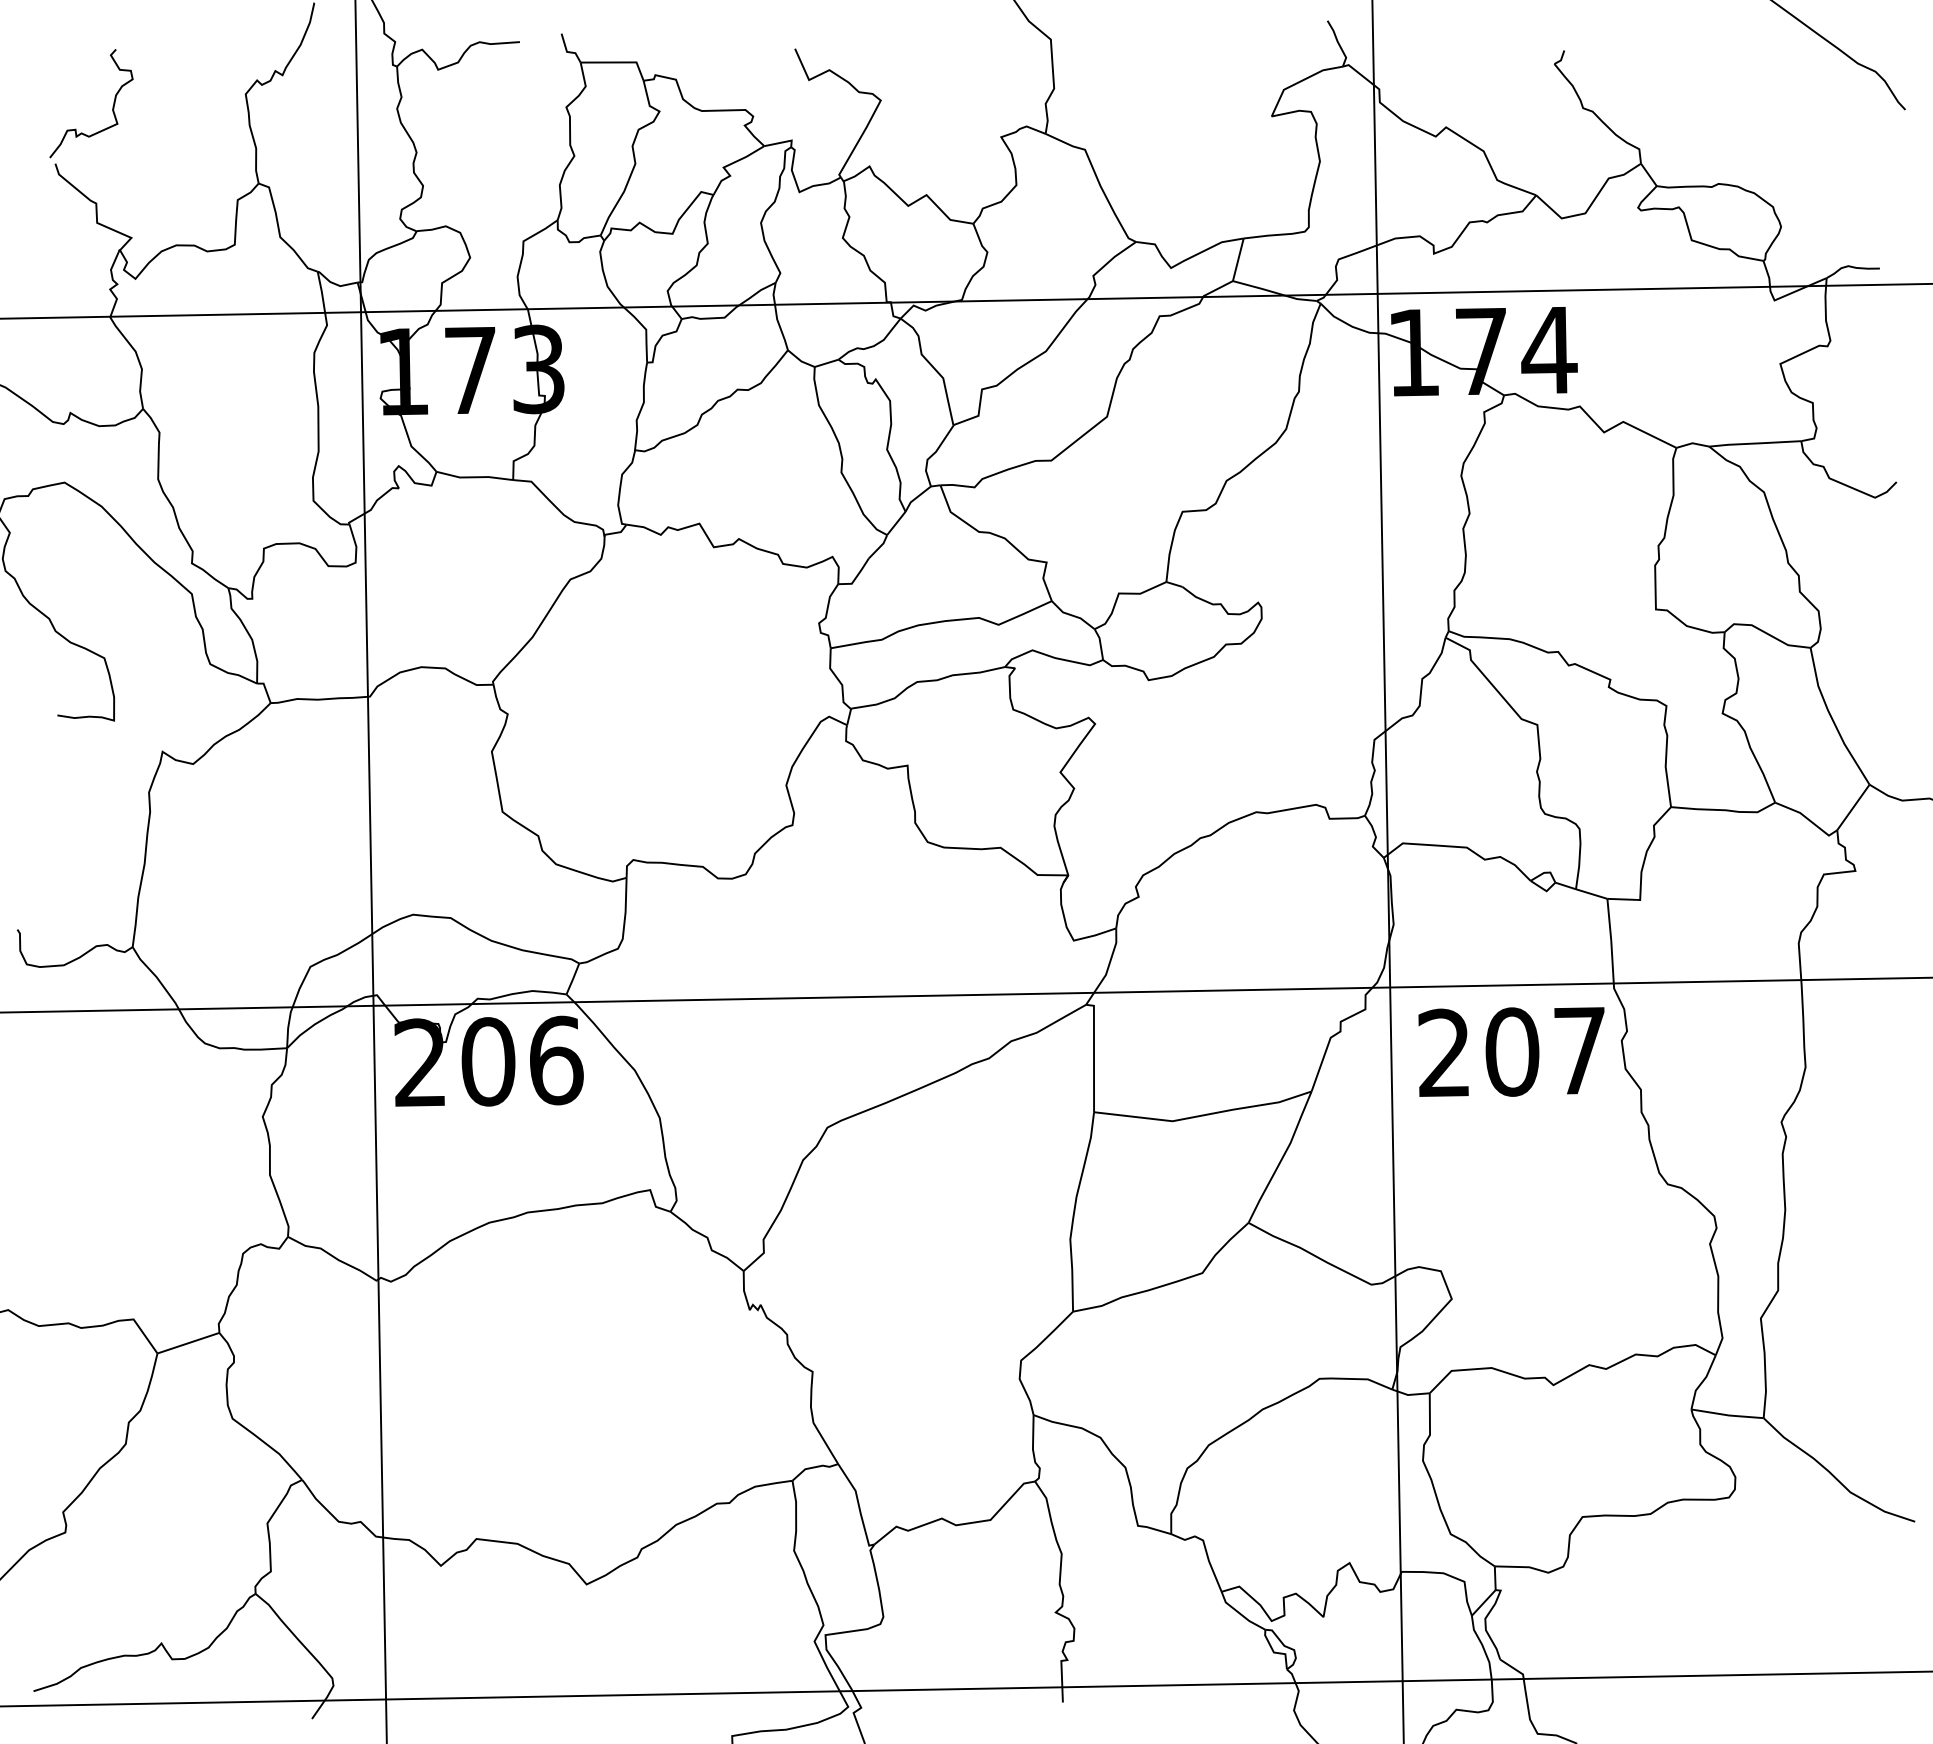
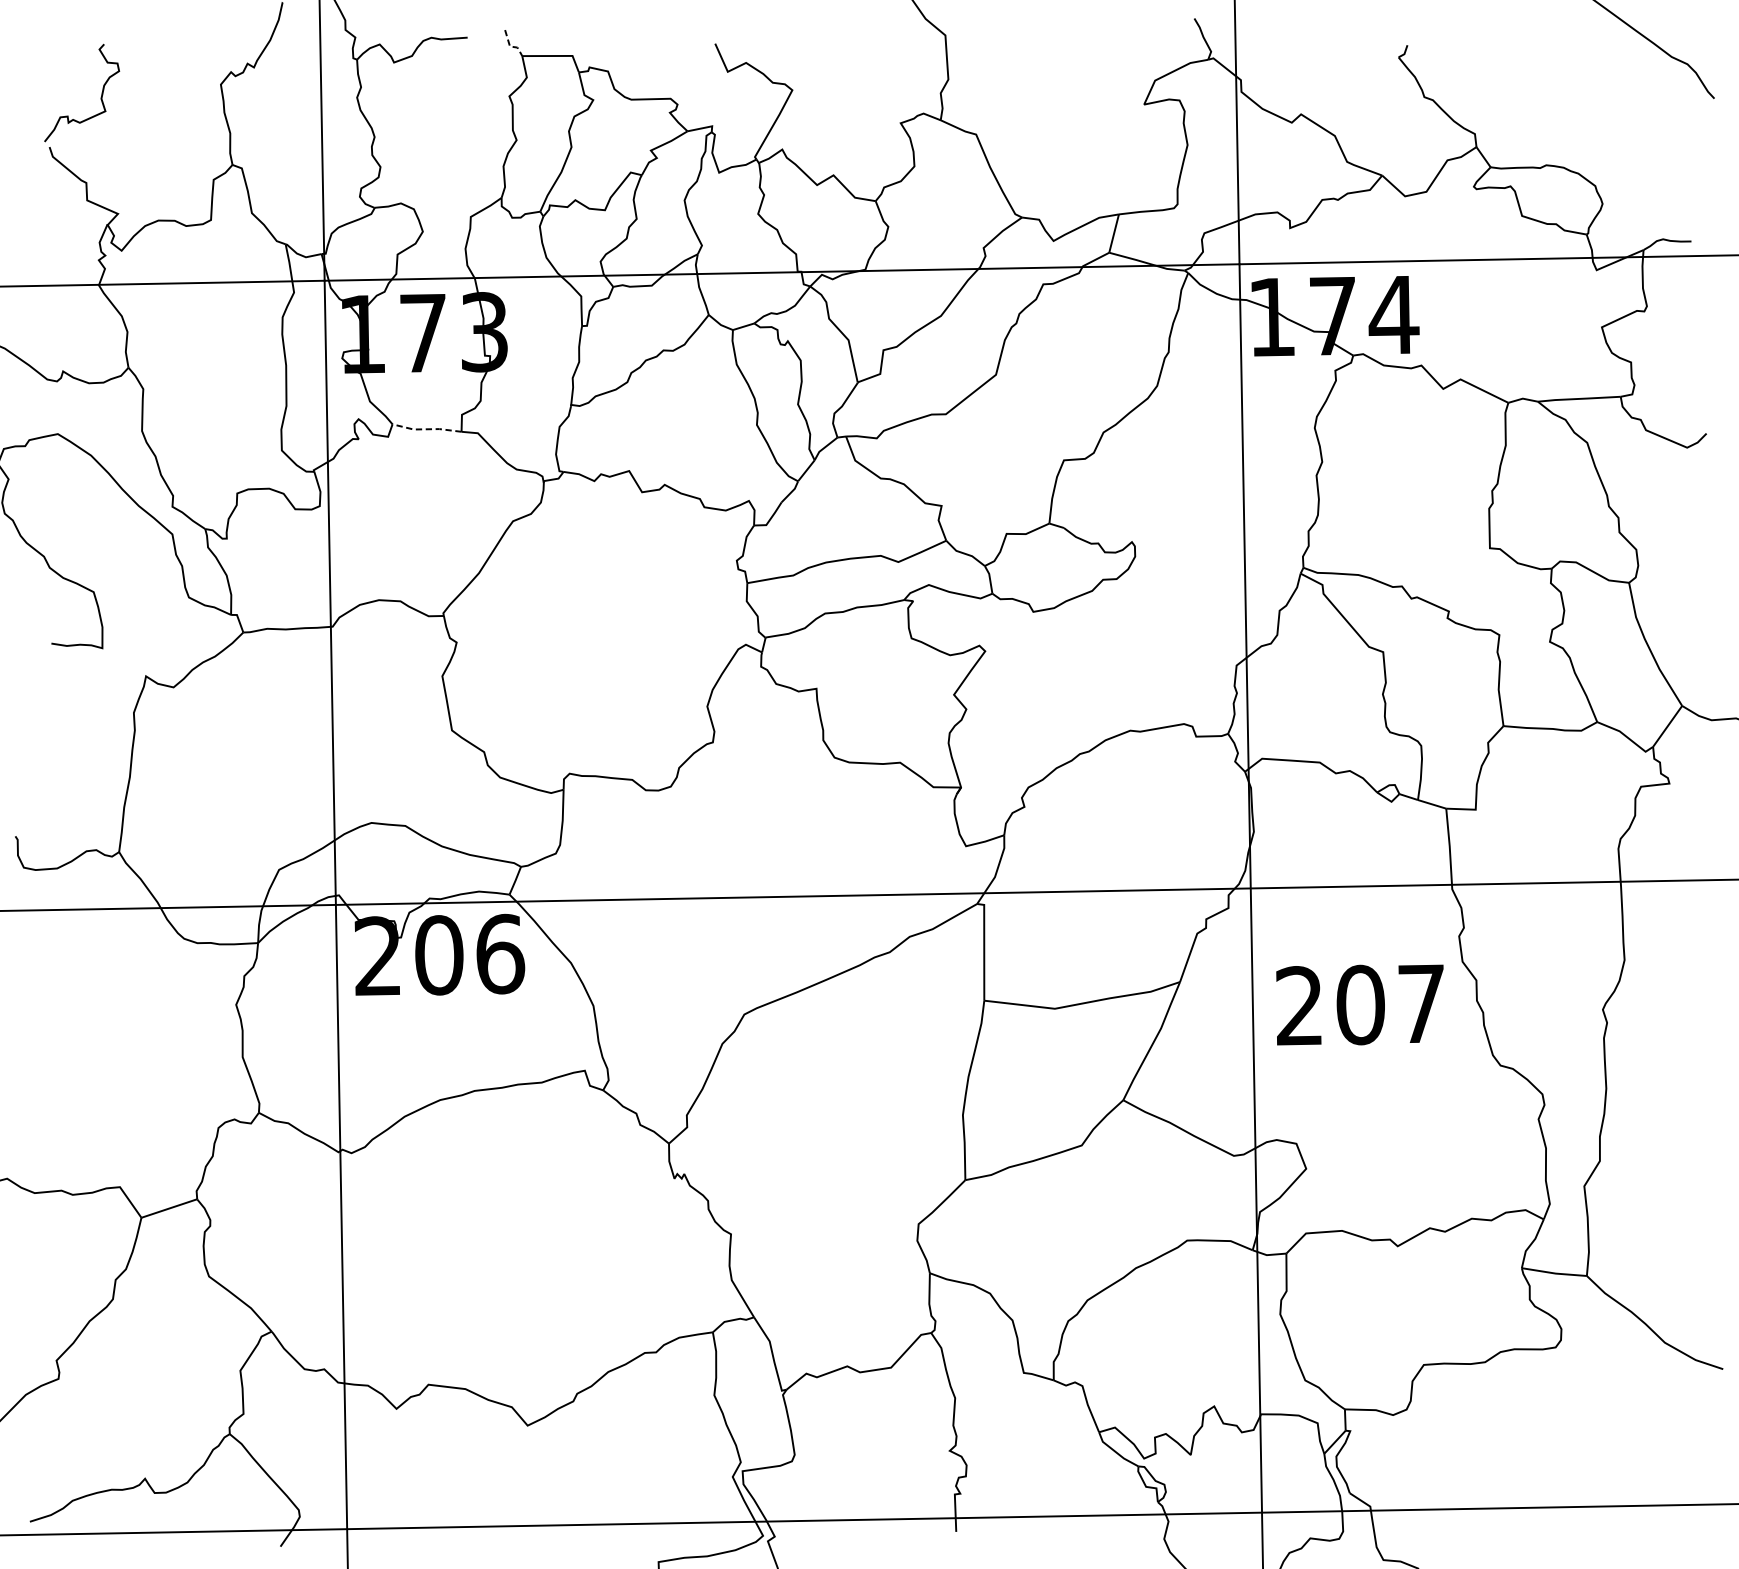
line: (567, 51) -> (510, 46), solid -> dashed
line: (473, 477) -> (425, 429), solid -> dashed
text: (1511, 1051) -> (1359, 1004), moved

